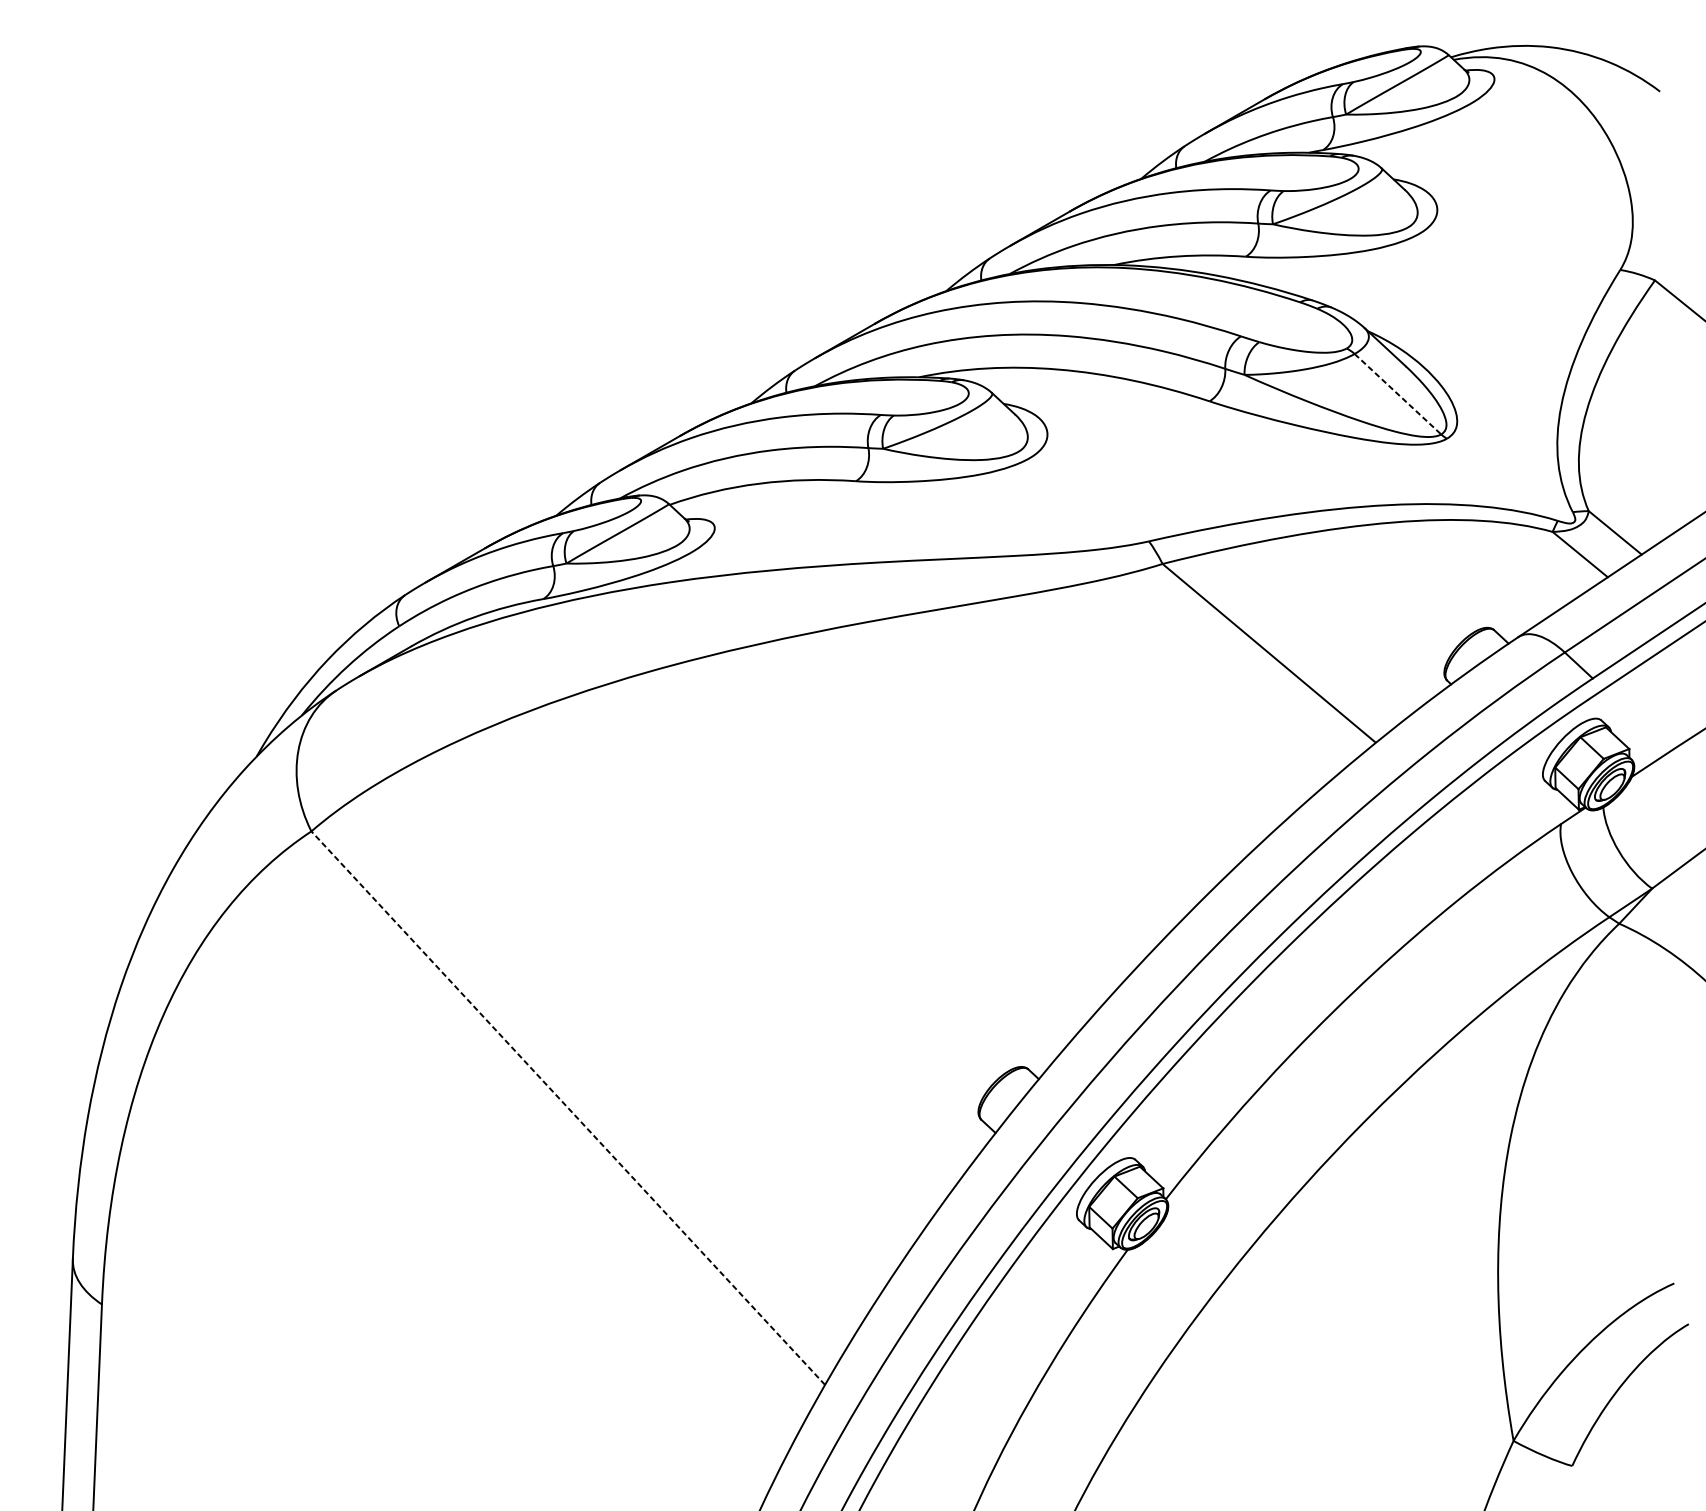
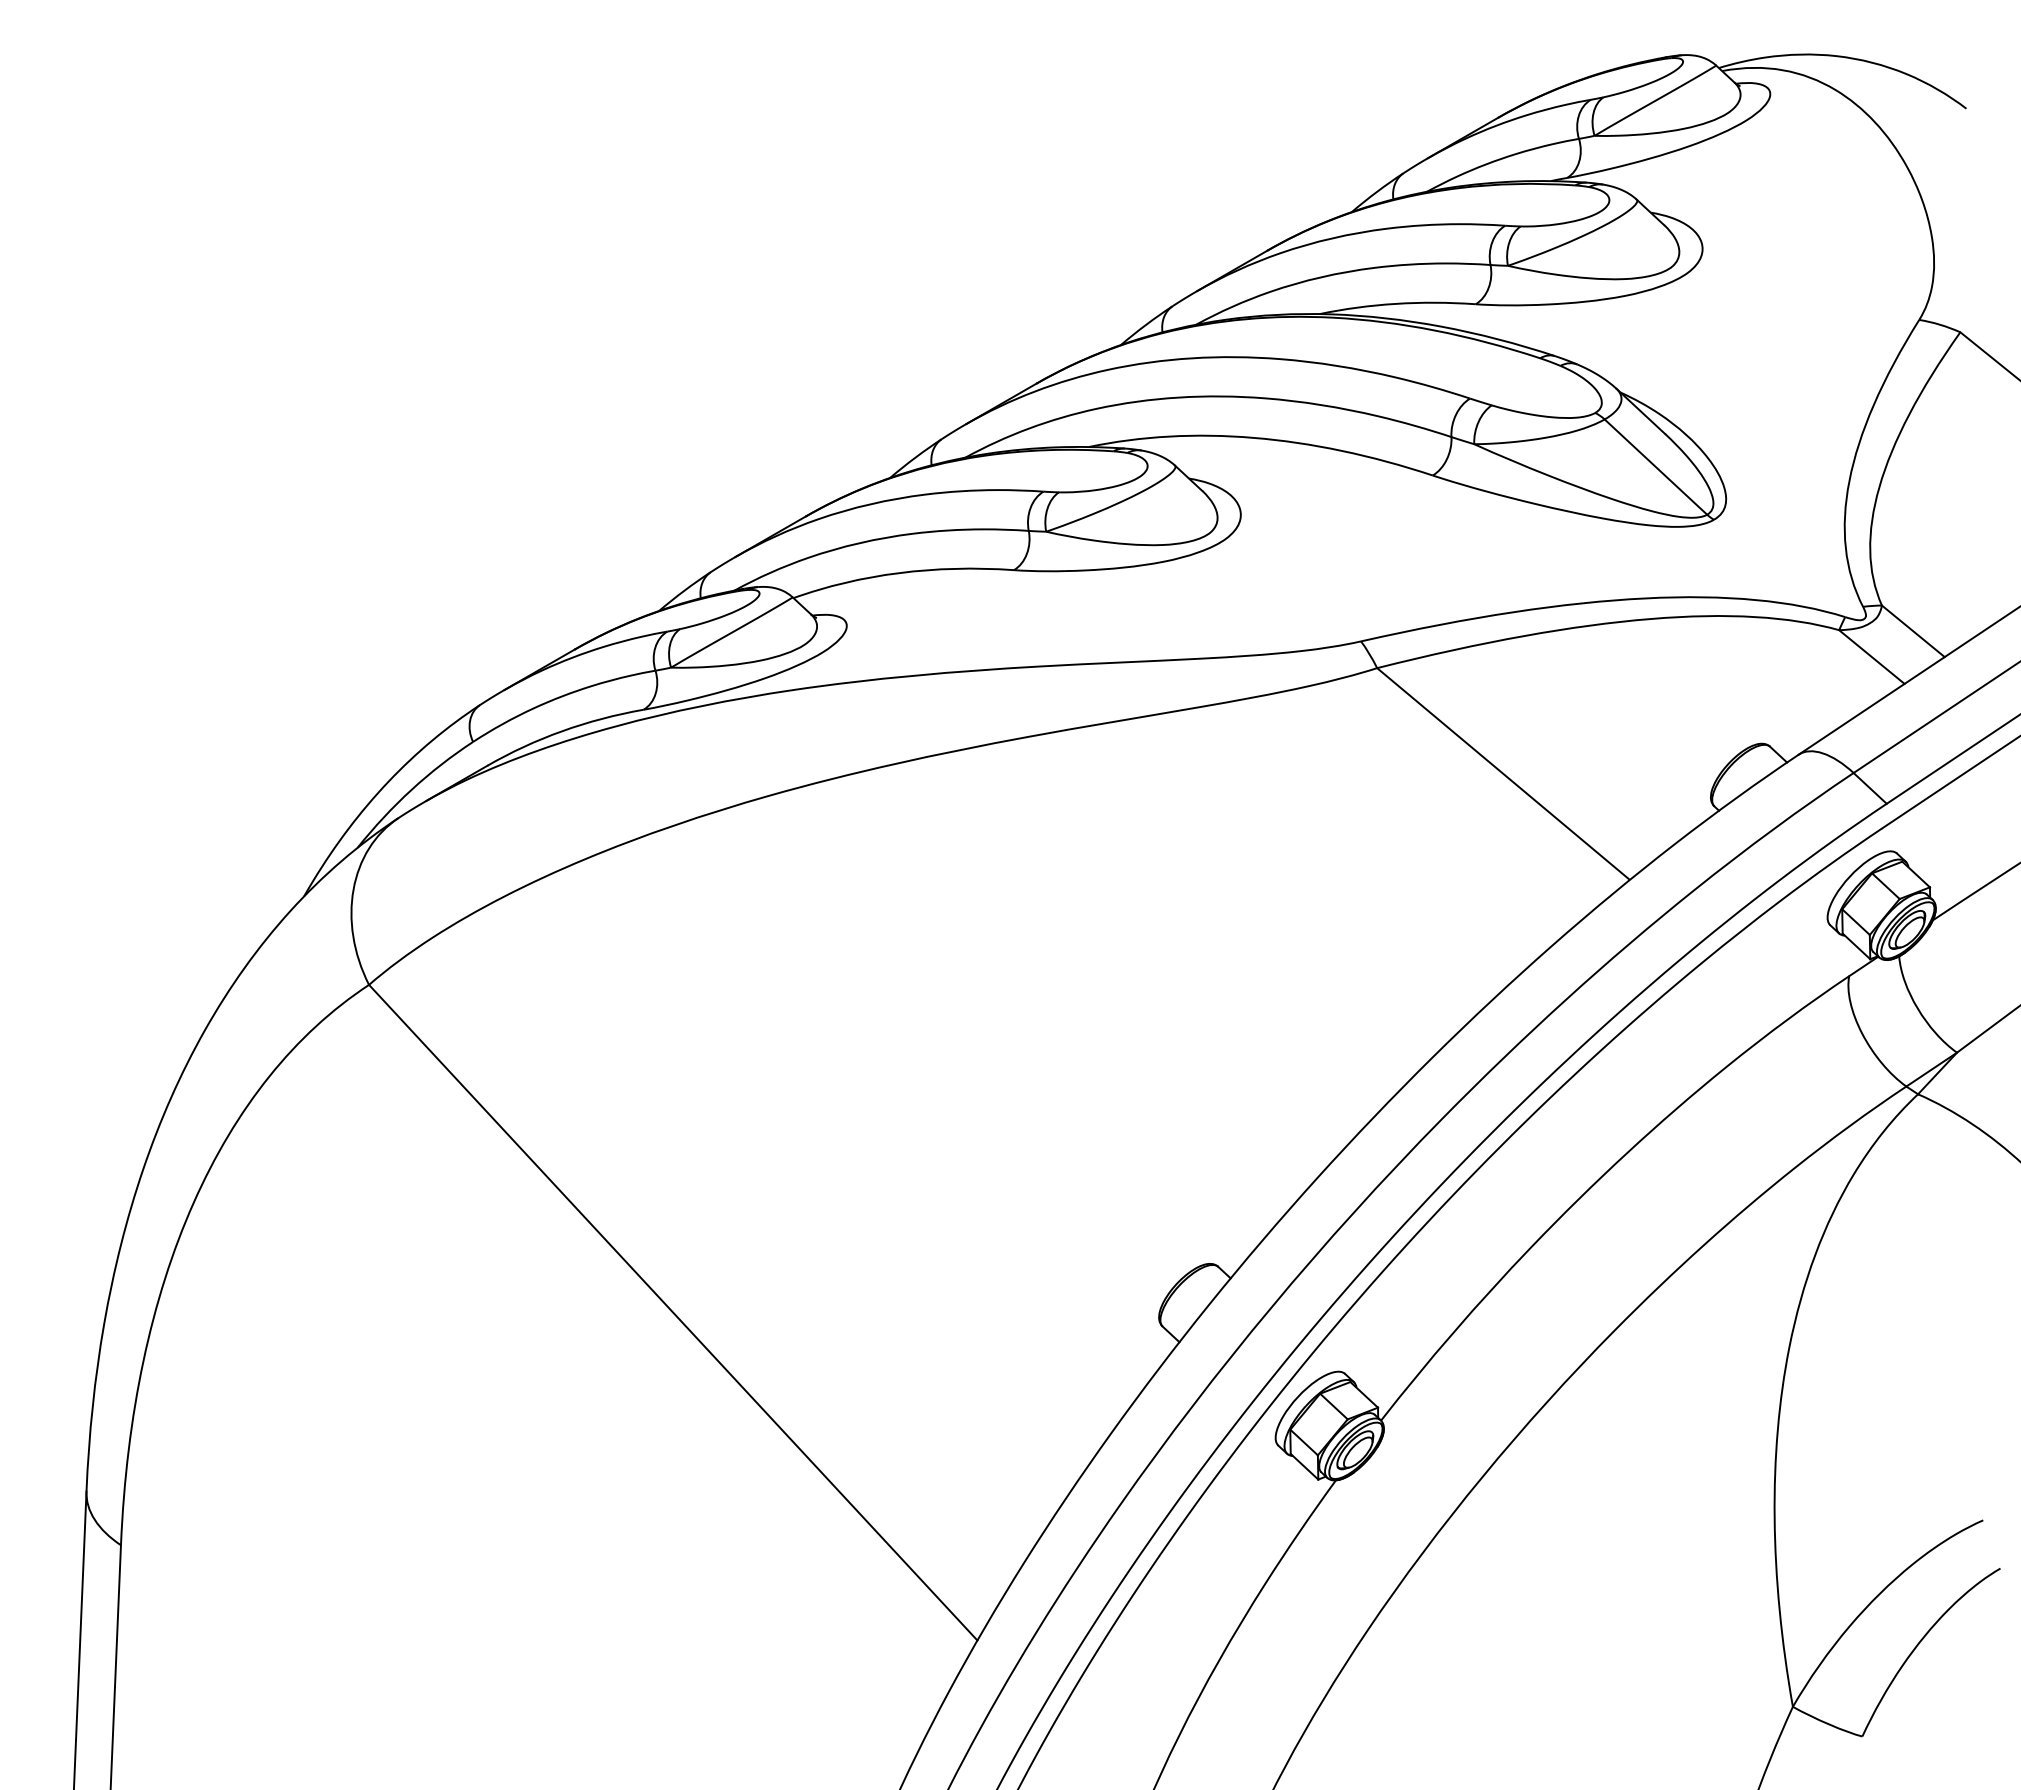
line: (1397, 394) -> (1655, 467), dashed -> solid
line: (567, 1107) -> (672, 1312), dashed -> solid

